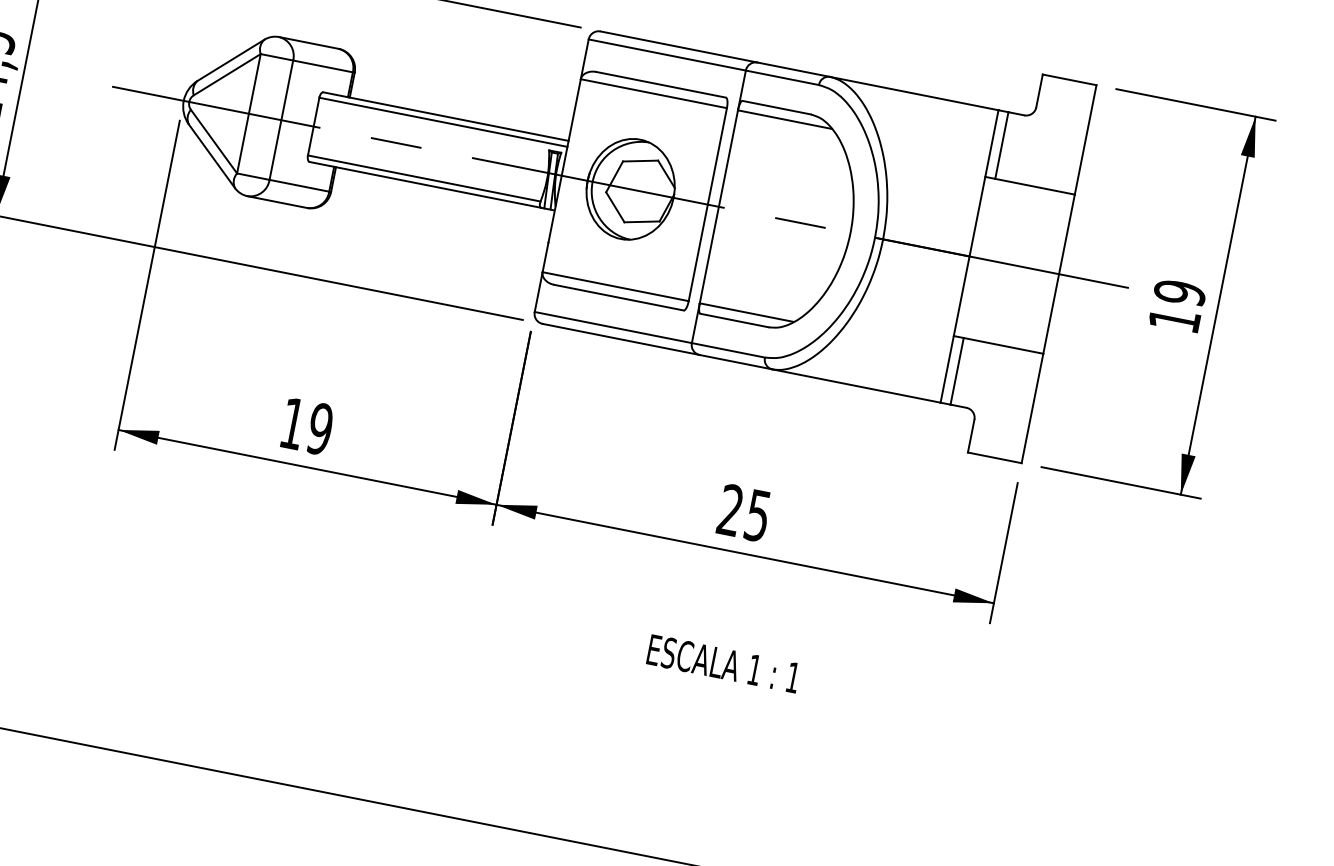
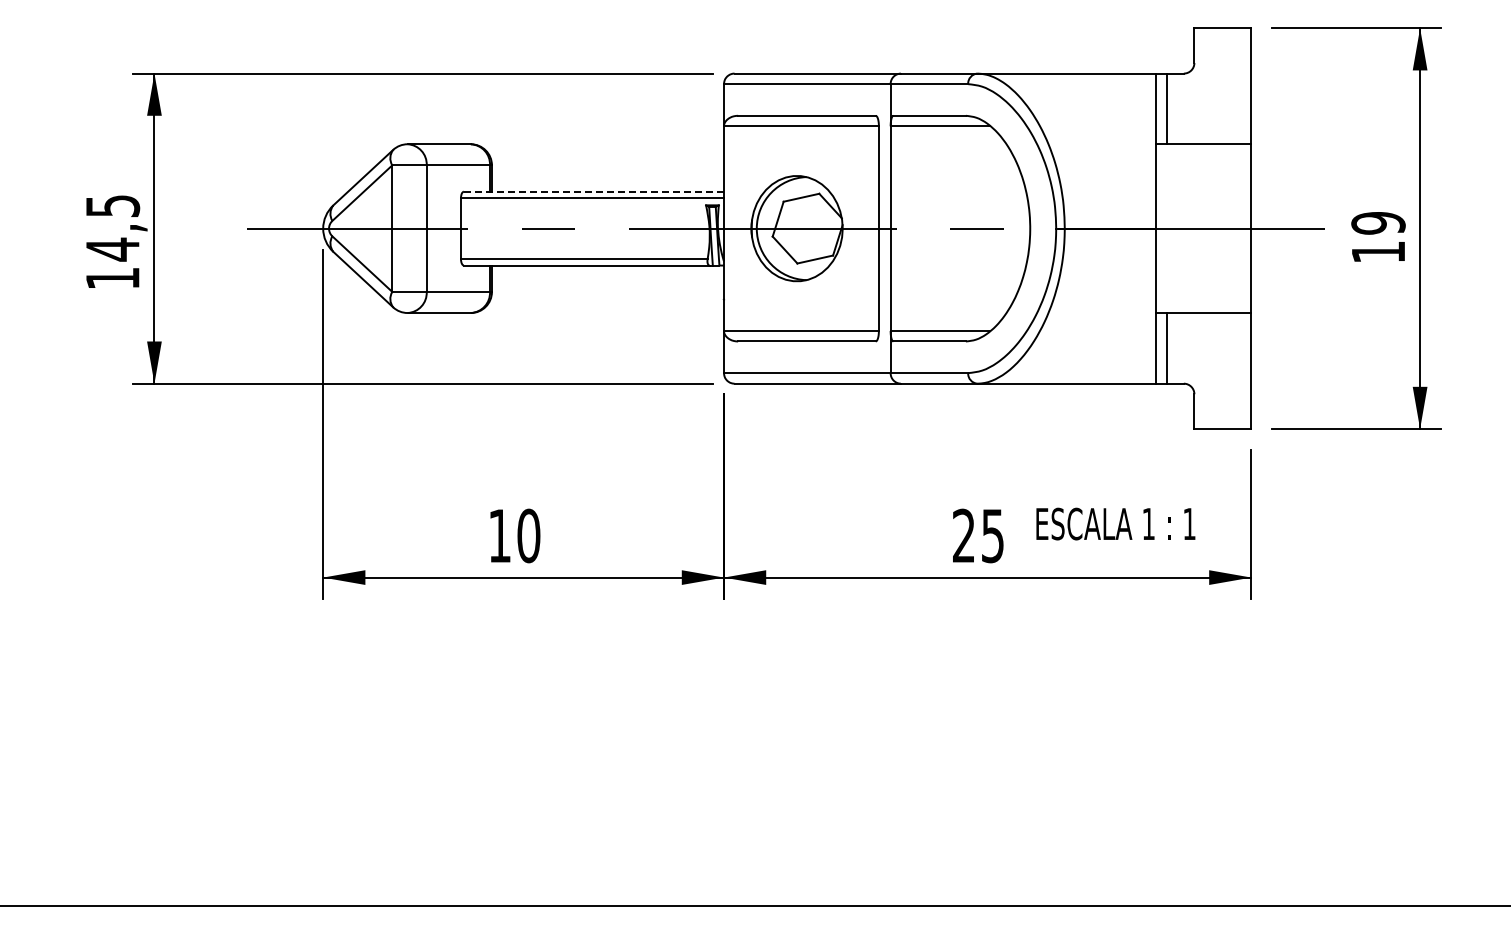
line: (446, 116) -> (594, 191), solid -> dashed
text: (320, 428) -> (528, 535), 19 -> 10
text: (723, 663) -> (1115, 523), moved

